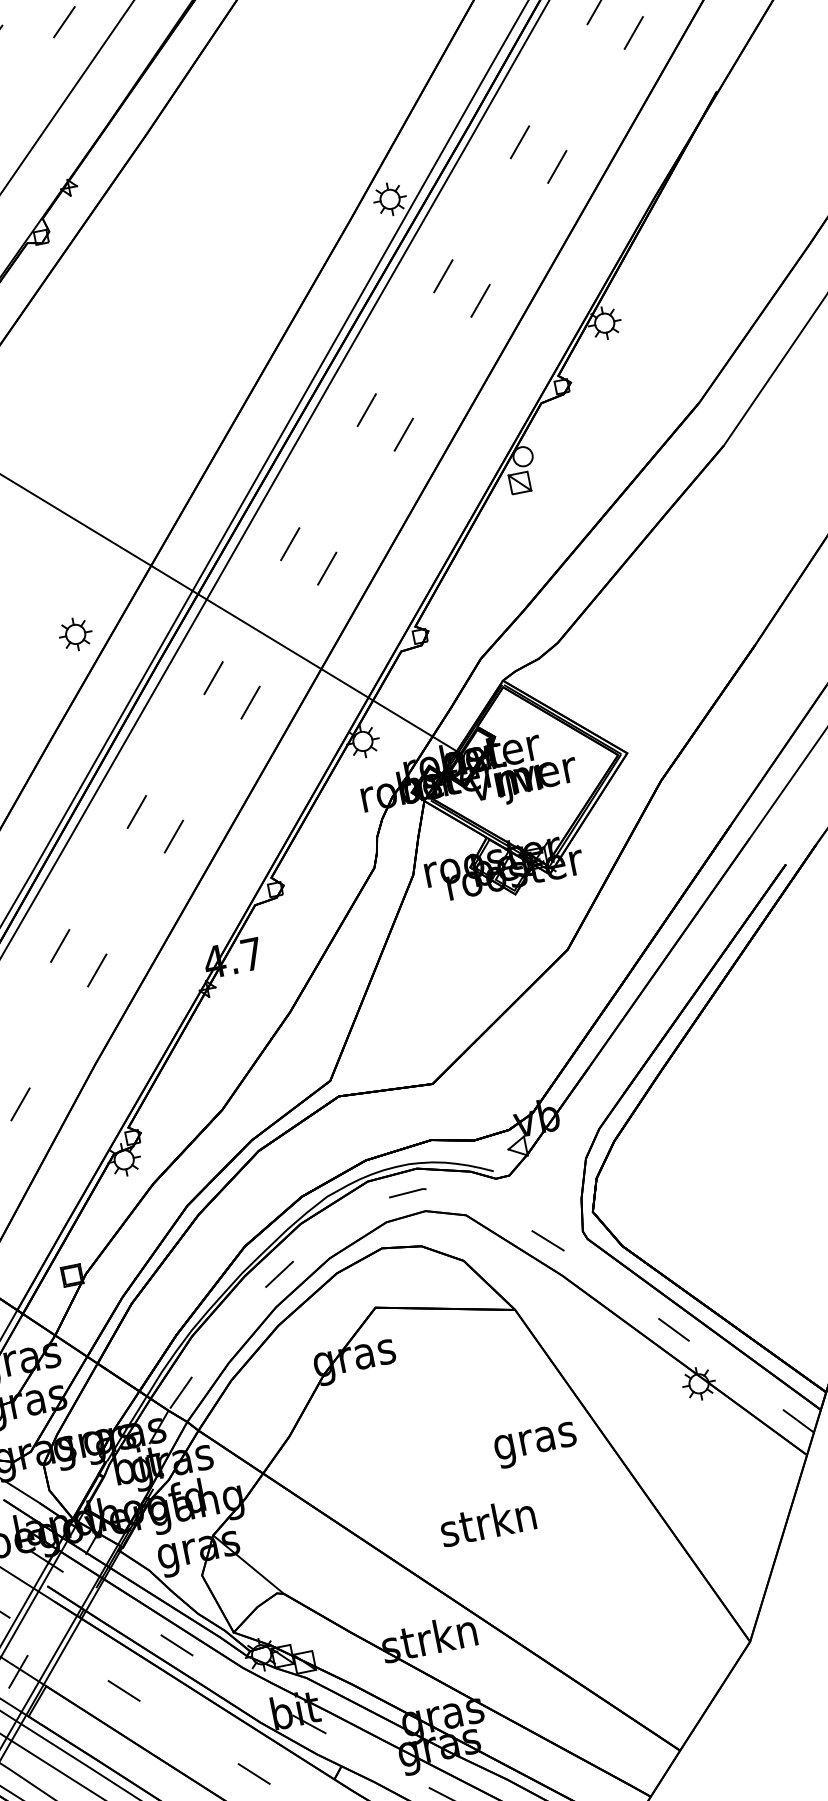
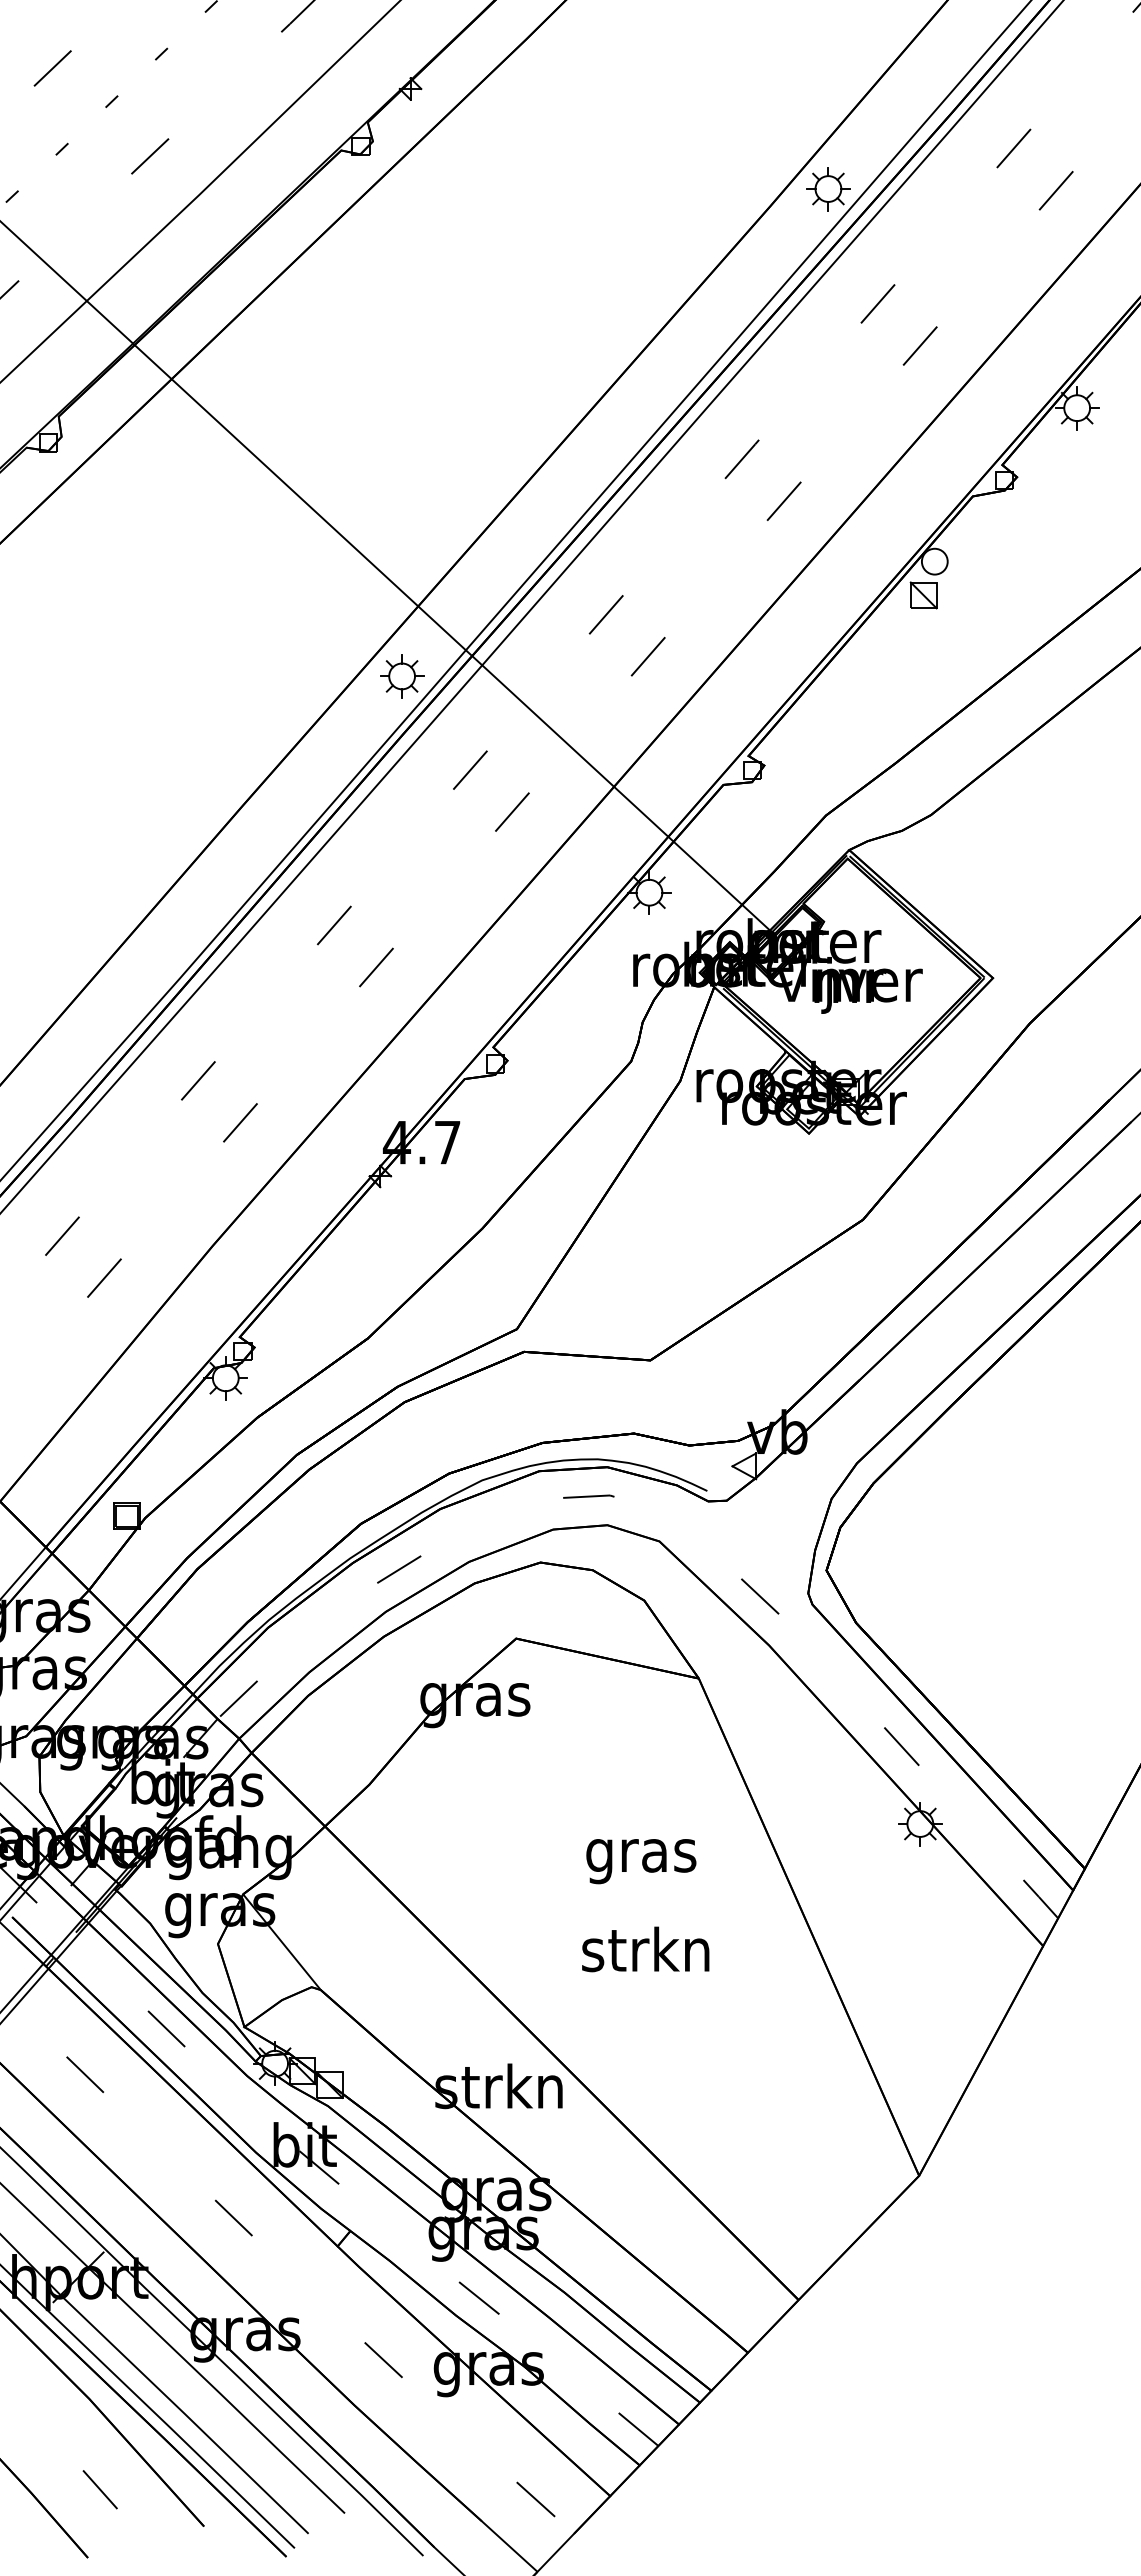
part: (76, 634) -> (402, 676), moved
text: (536, 1445) -> (641, 1861), moved
text: (487, 1522) -> (645, 1949), moved

